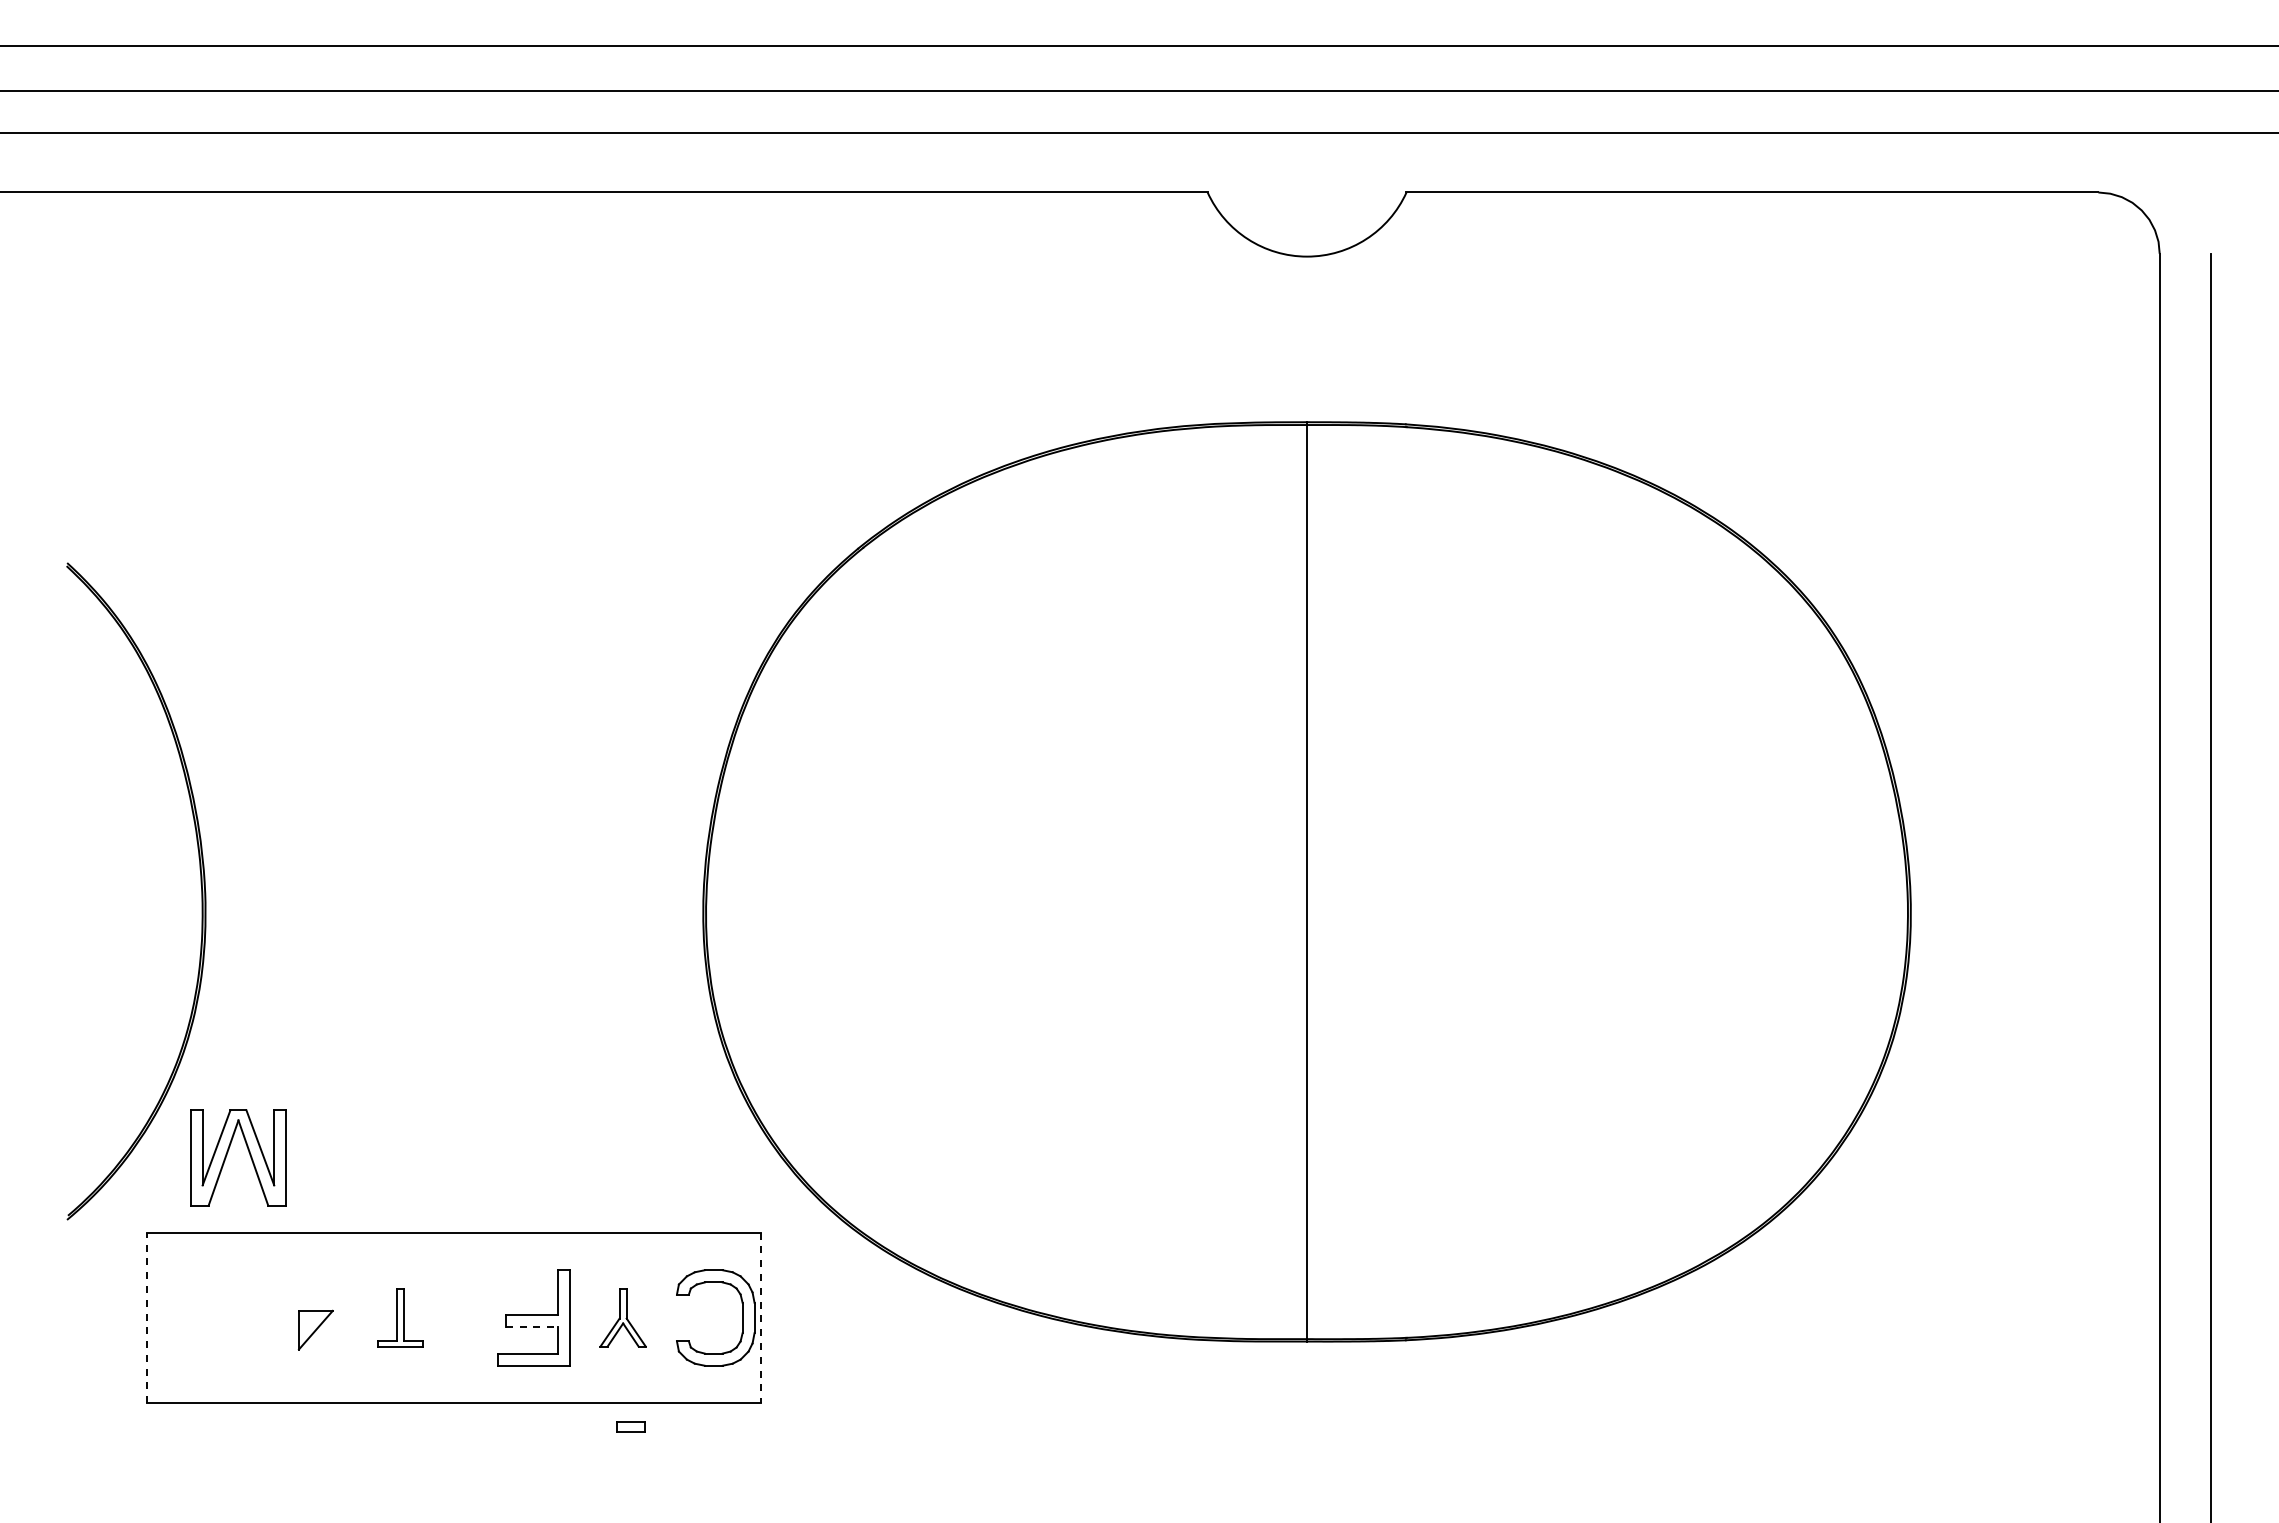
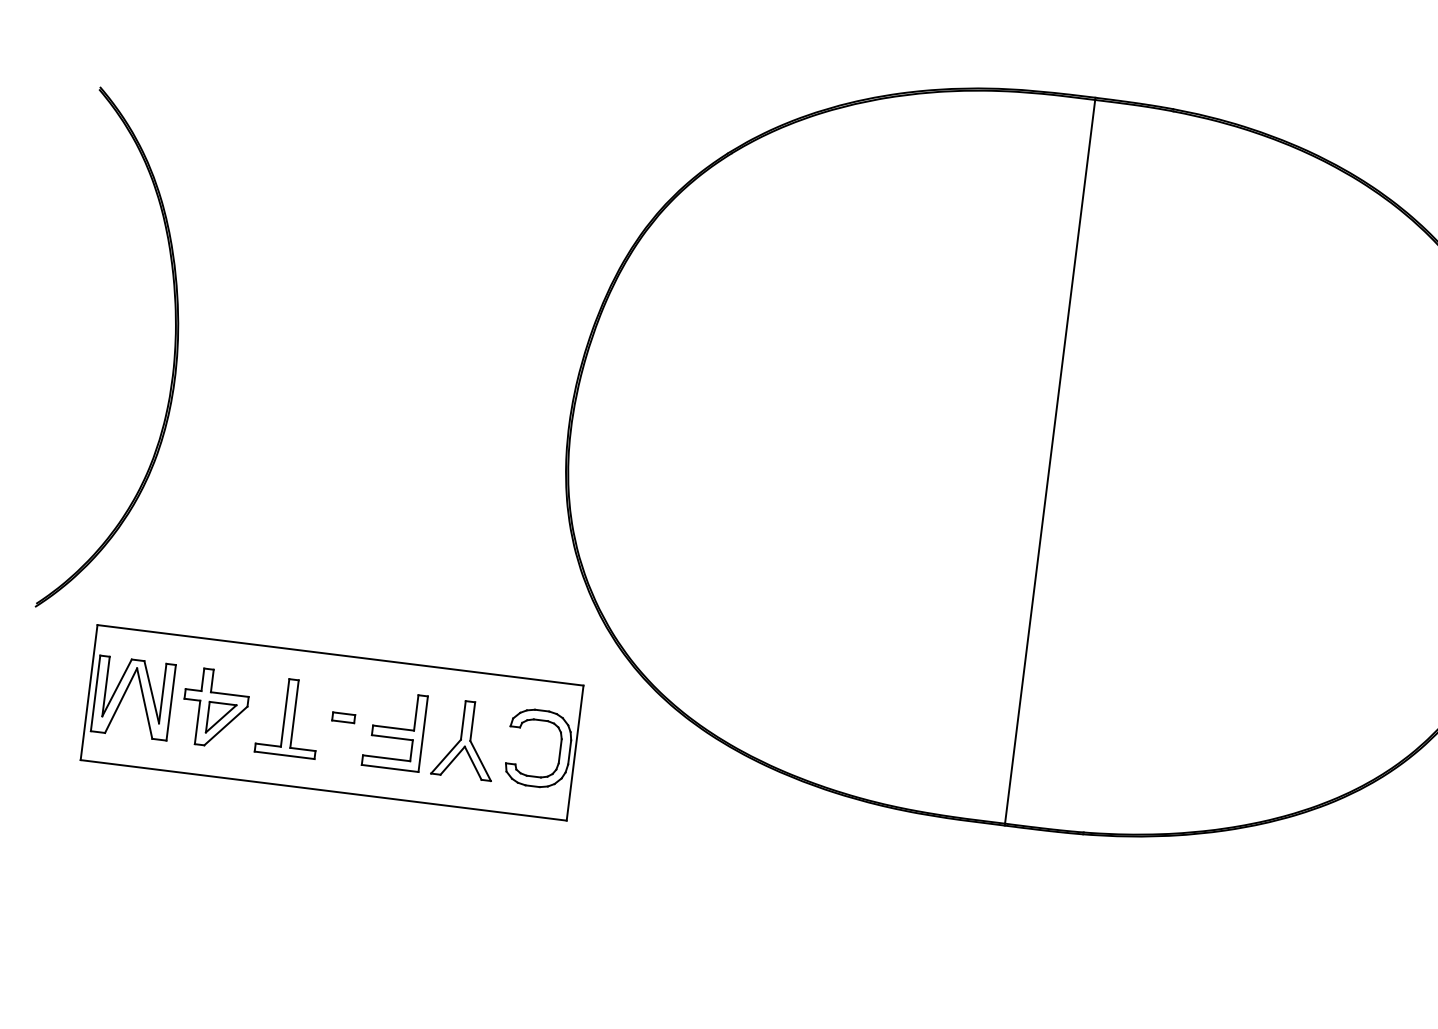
part: (228, 1152) -> (126, 692), moved
line: (147, 1317) -> (89, 692), dashed -> solid
part: (306, 1317) -> (215, 707), added
part: (400, 1317) -> (289, 717), size x1.67
part: (622, 1317) -> (465, 739), size x1.67
line: (761, 1318) -> (575, 753), dashed -> solid
line: (531, 1327) -> (392, 737), dashed -> solid
part: (630, 1426) -> (343, 717), moved

